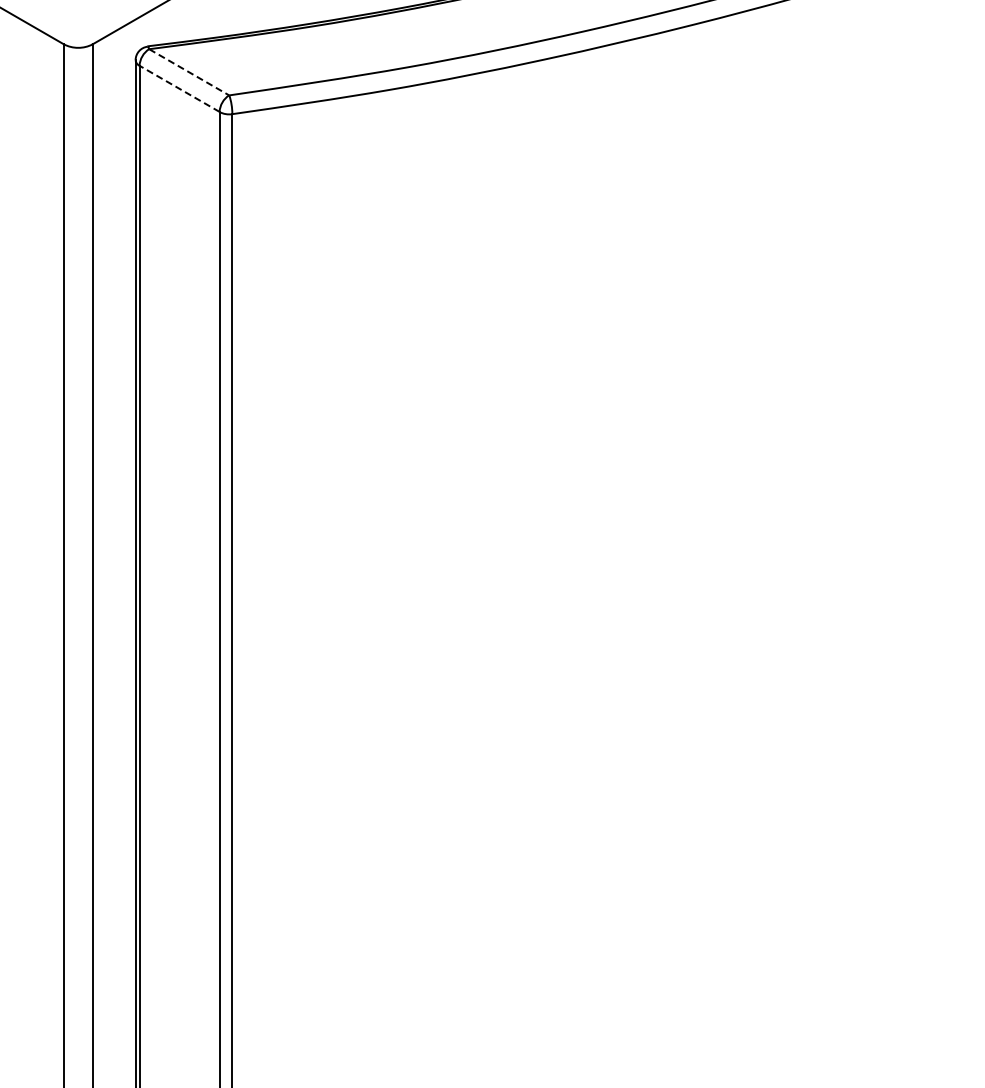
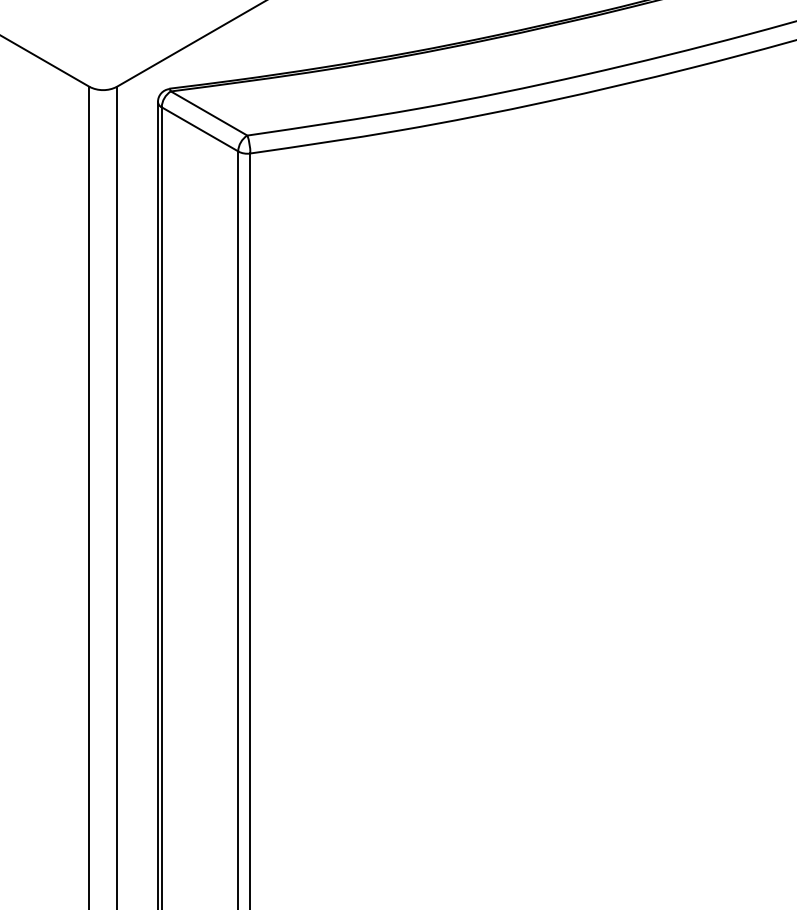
line: (189, 72) -> (209, 113), dashed -> solid
line: (179, 88) -> (199, 128), dashed -> solid

